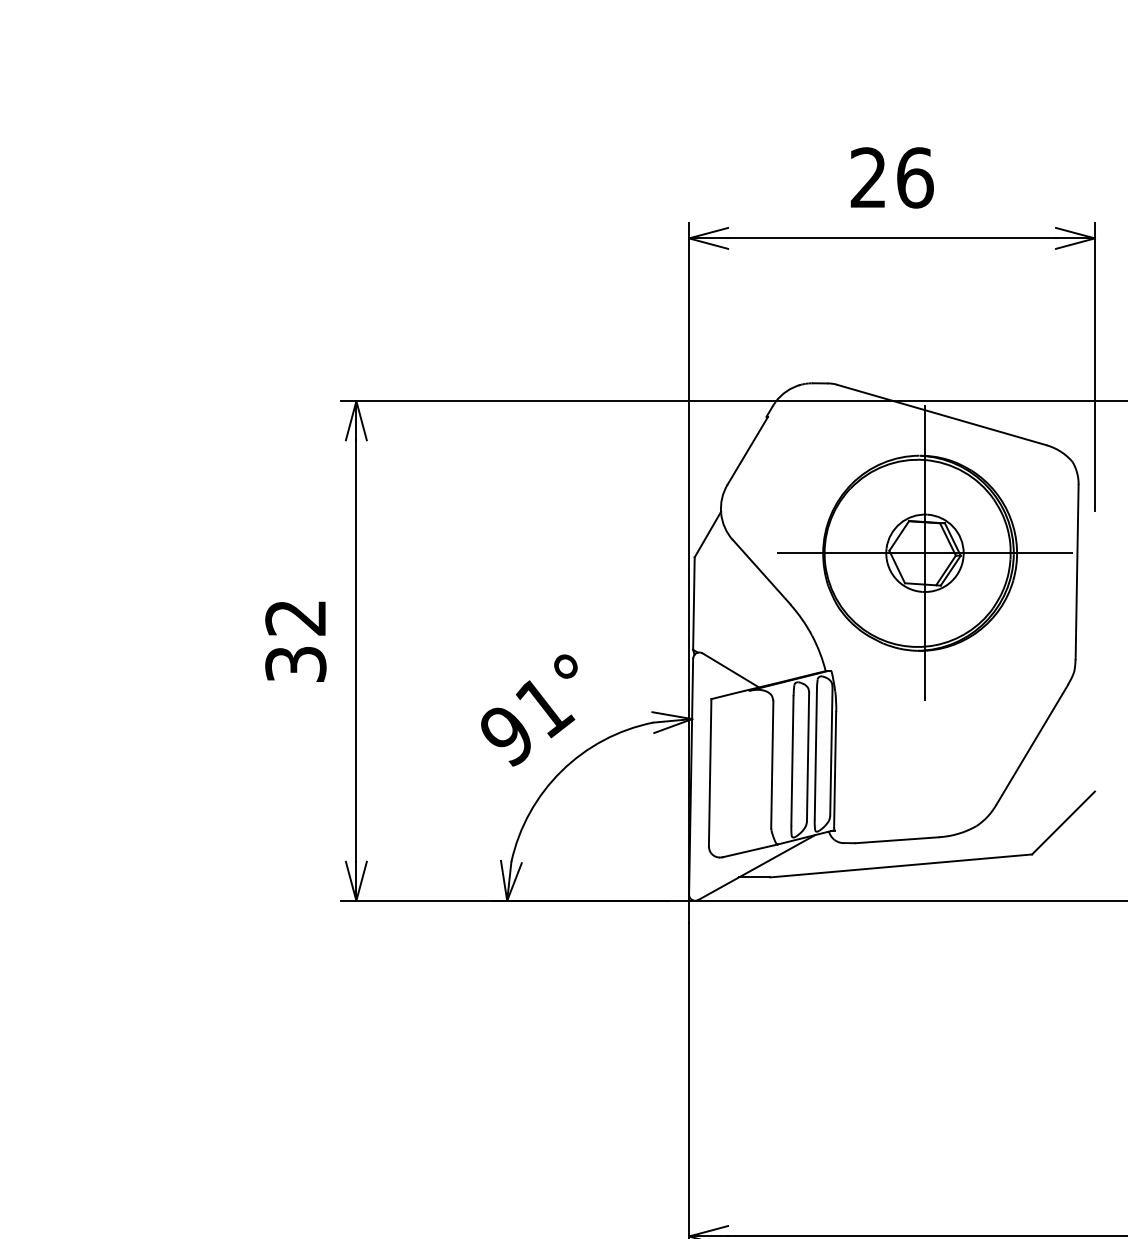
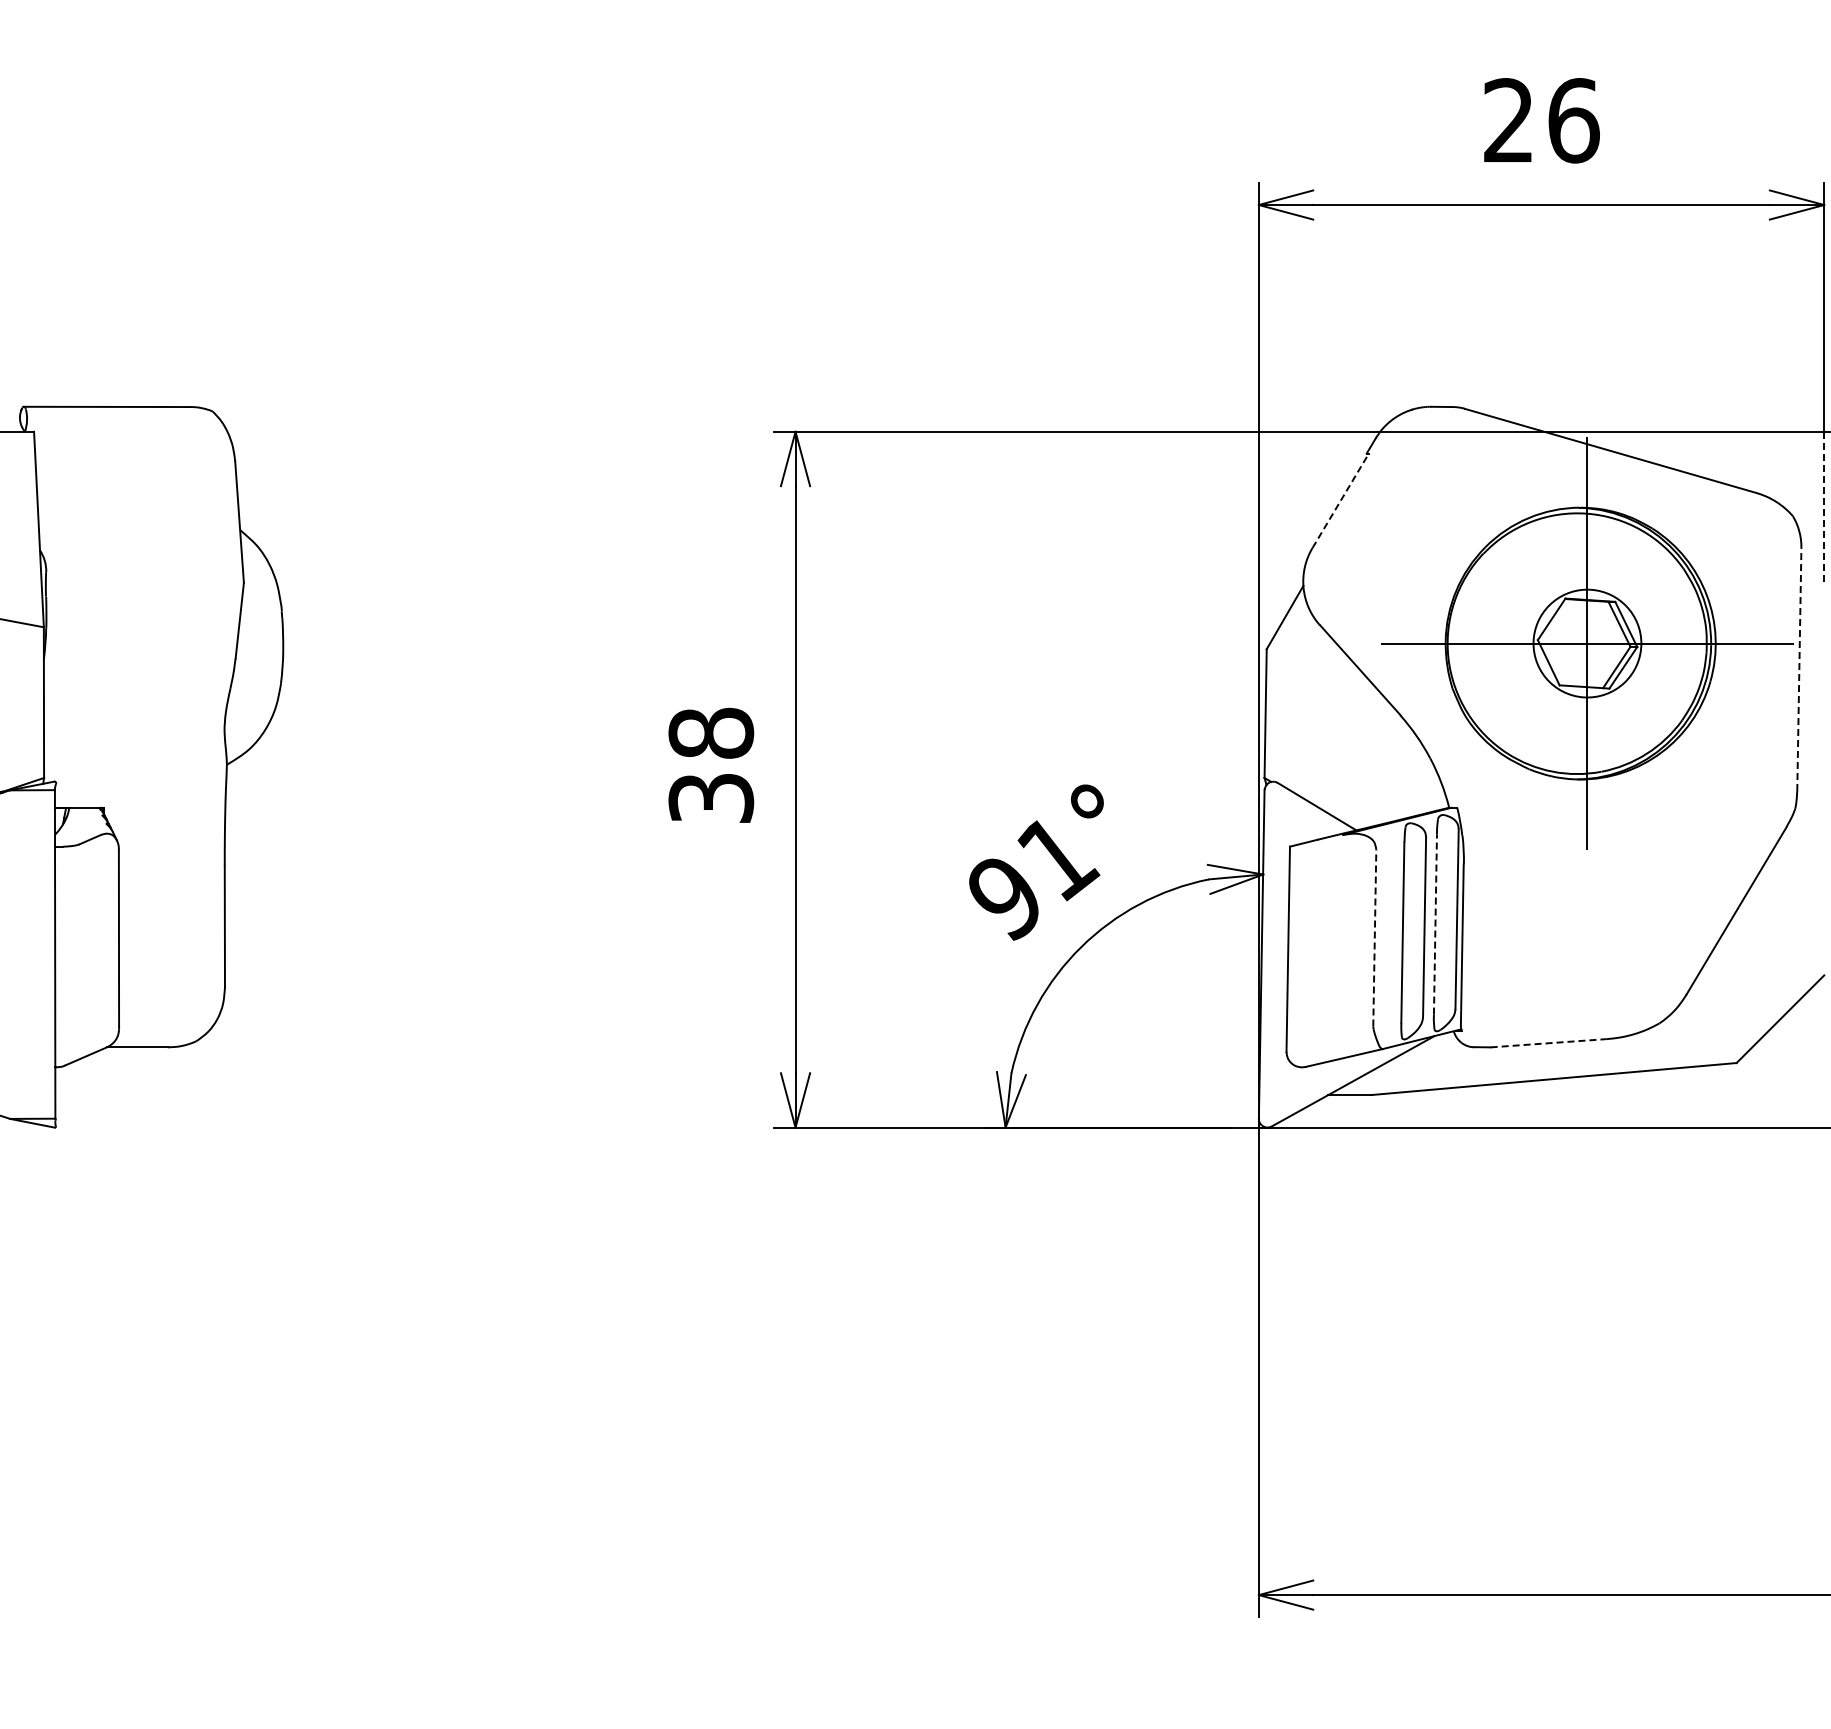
line: (747, 450) -> (1340, 500), solid -> dashed
line: (1095, 456) -> (1824, 508), solid -> dashed
line: (1077, 571) -> (1799, 669), solid -> dashed
text: (296, 617) -> (711, 732), 32 -> 38
line: (815, 754) -> (1435, 924), solid -> dashed
line: (772, 764) -> (1374, 937), solid -> dashed
line: (897, 840) -> (1549, 1043), solid -> dashed

